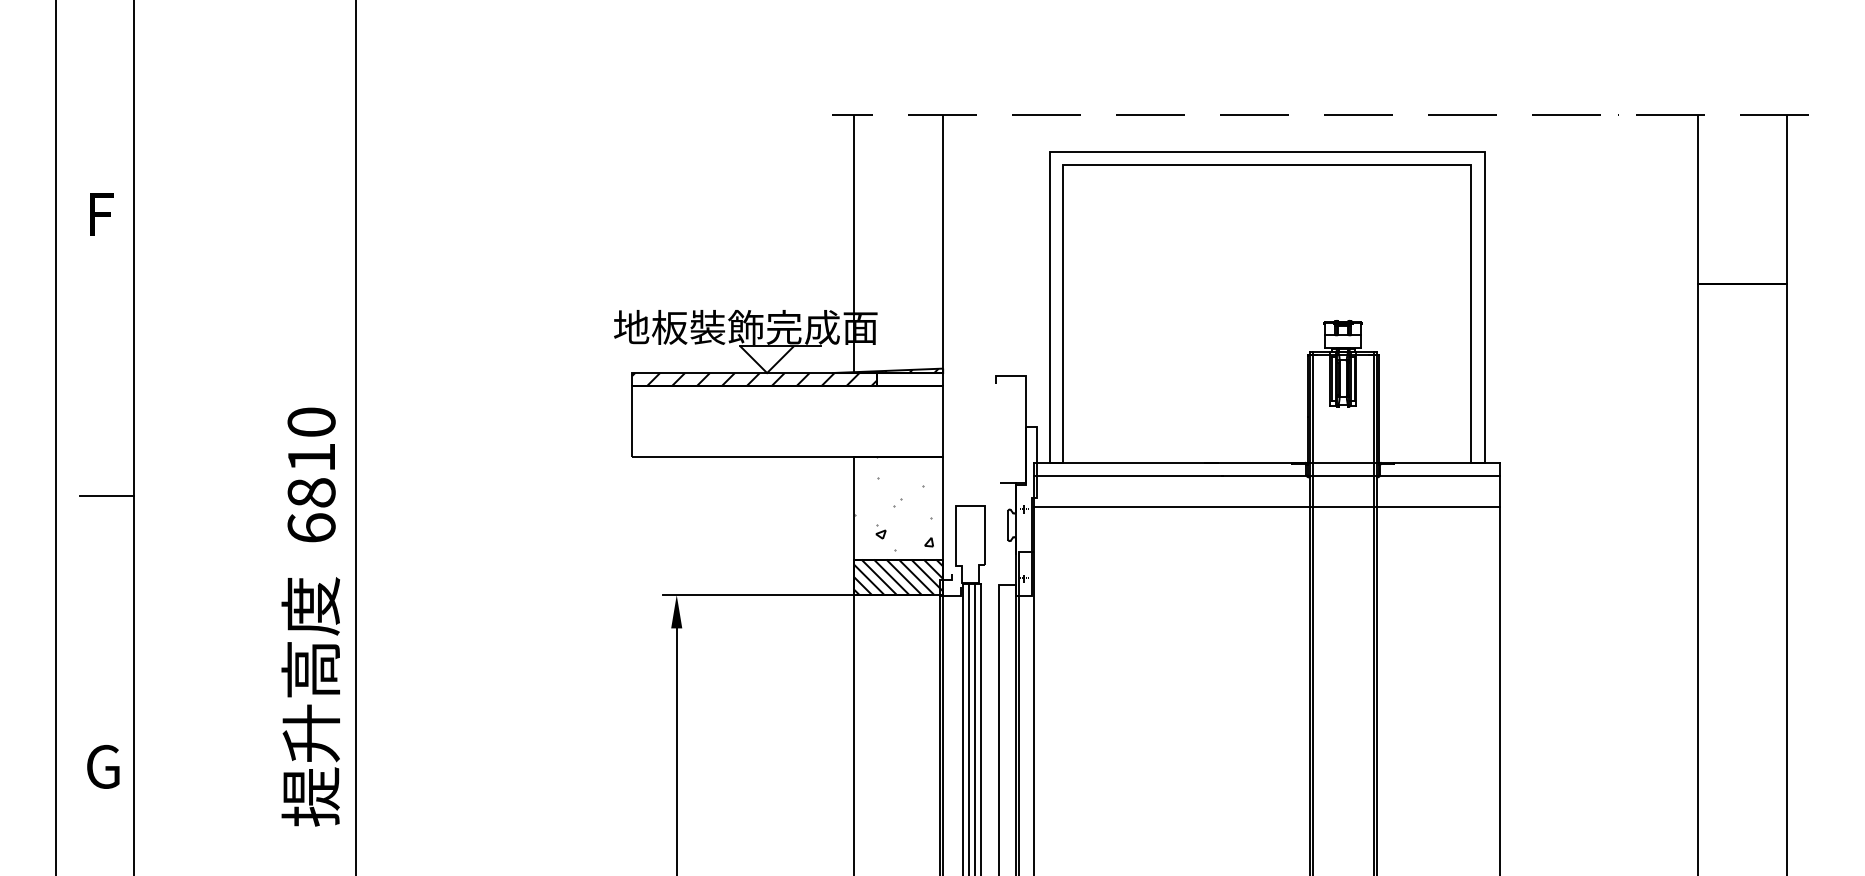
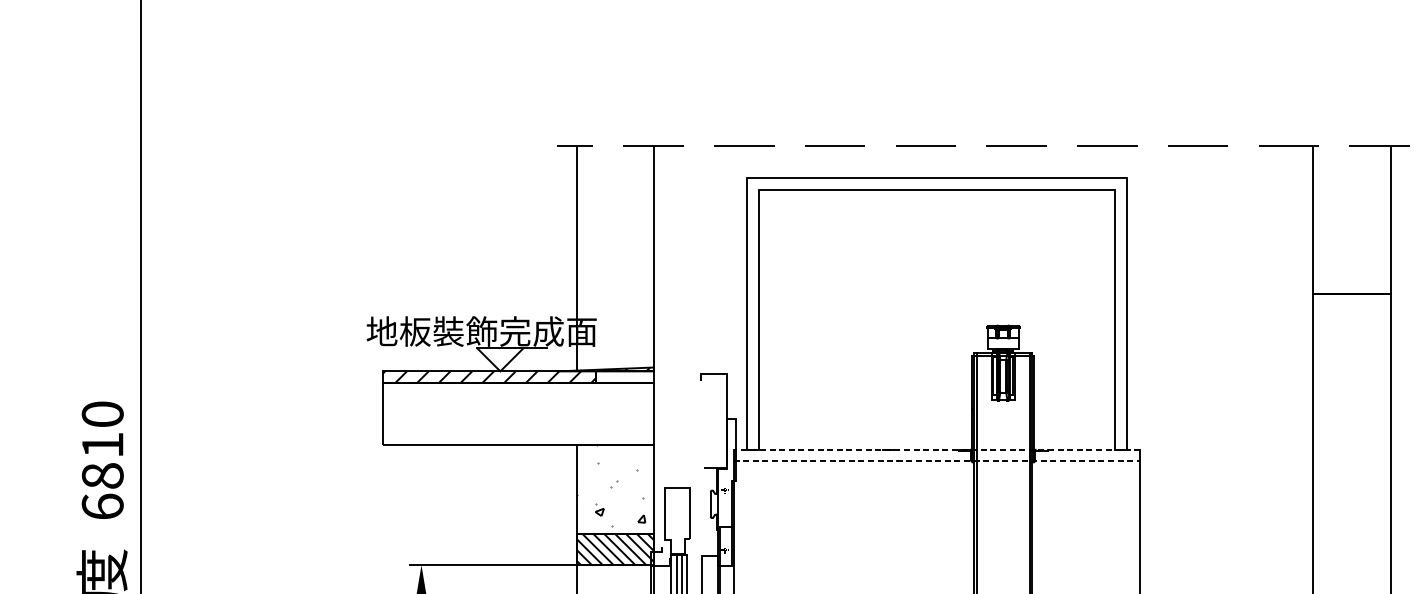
line: (1266, 462) -> (936, 449), solid -> dashed
line: (1267, 476) -> (937, 461), solid -> dashed
line: (1267, 507) -> (937, 488), removed

